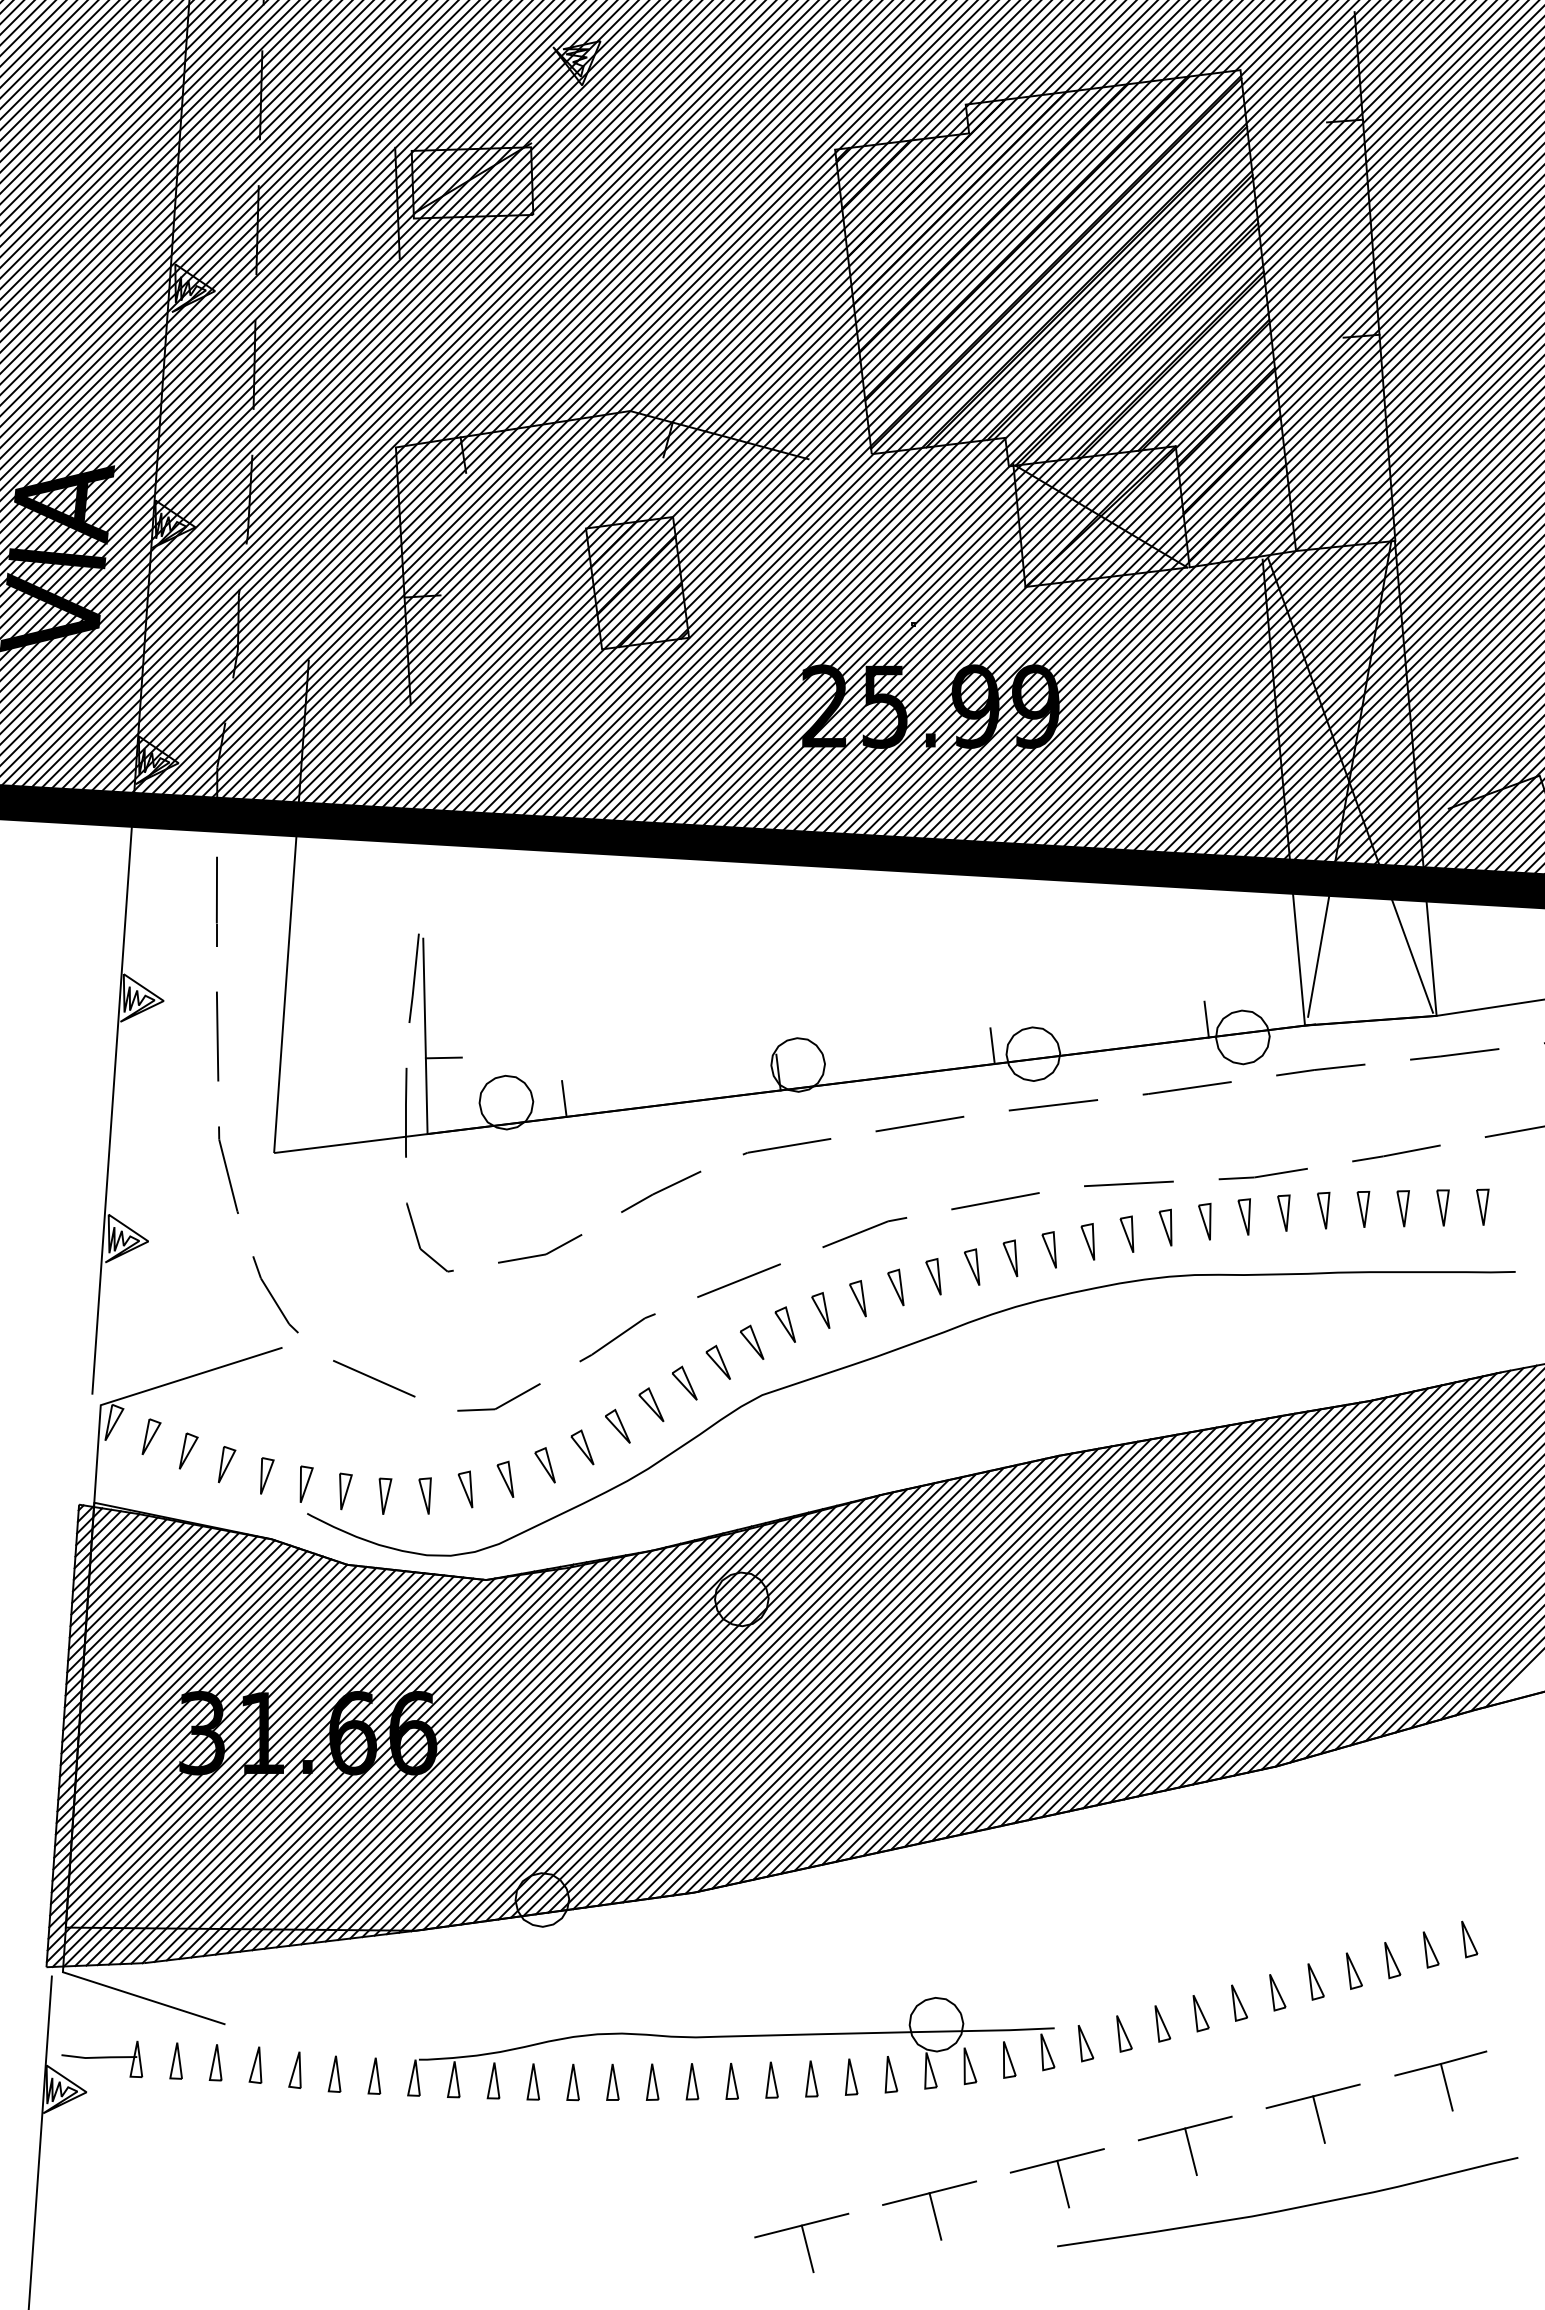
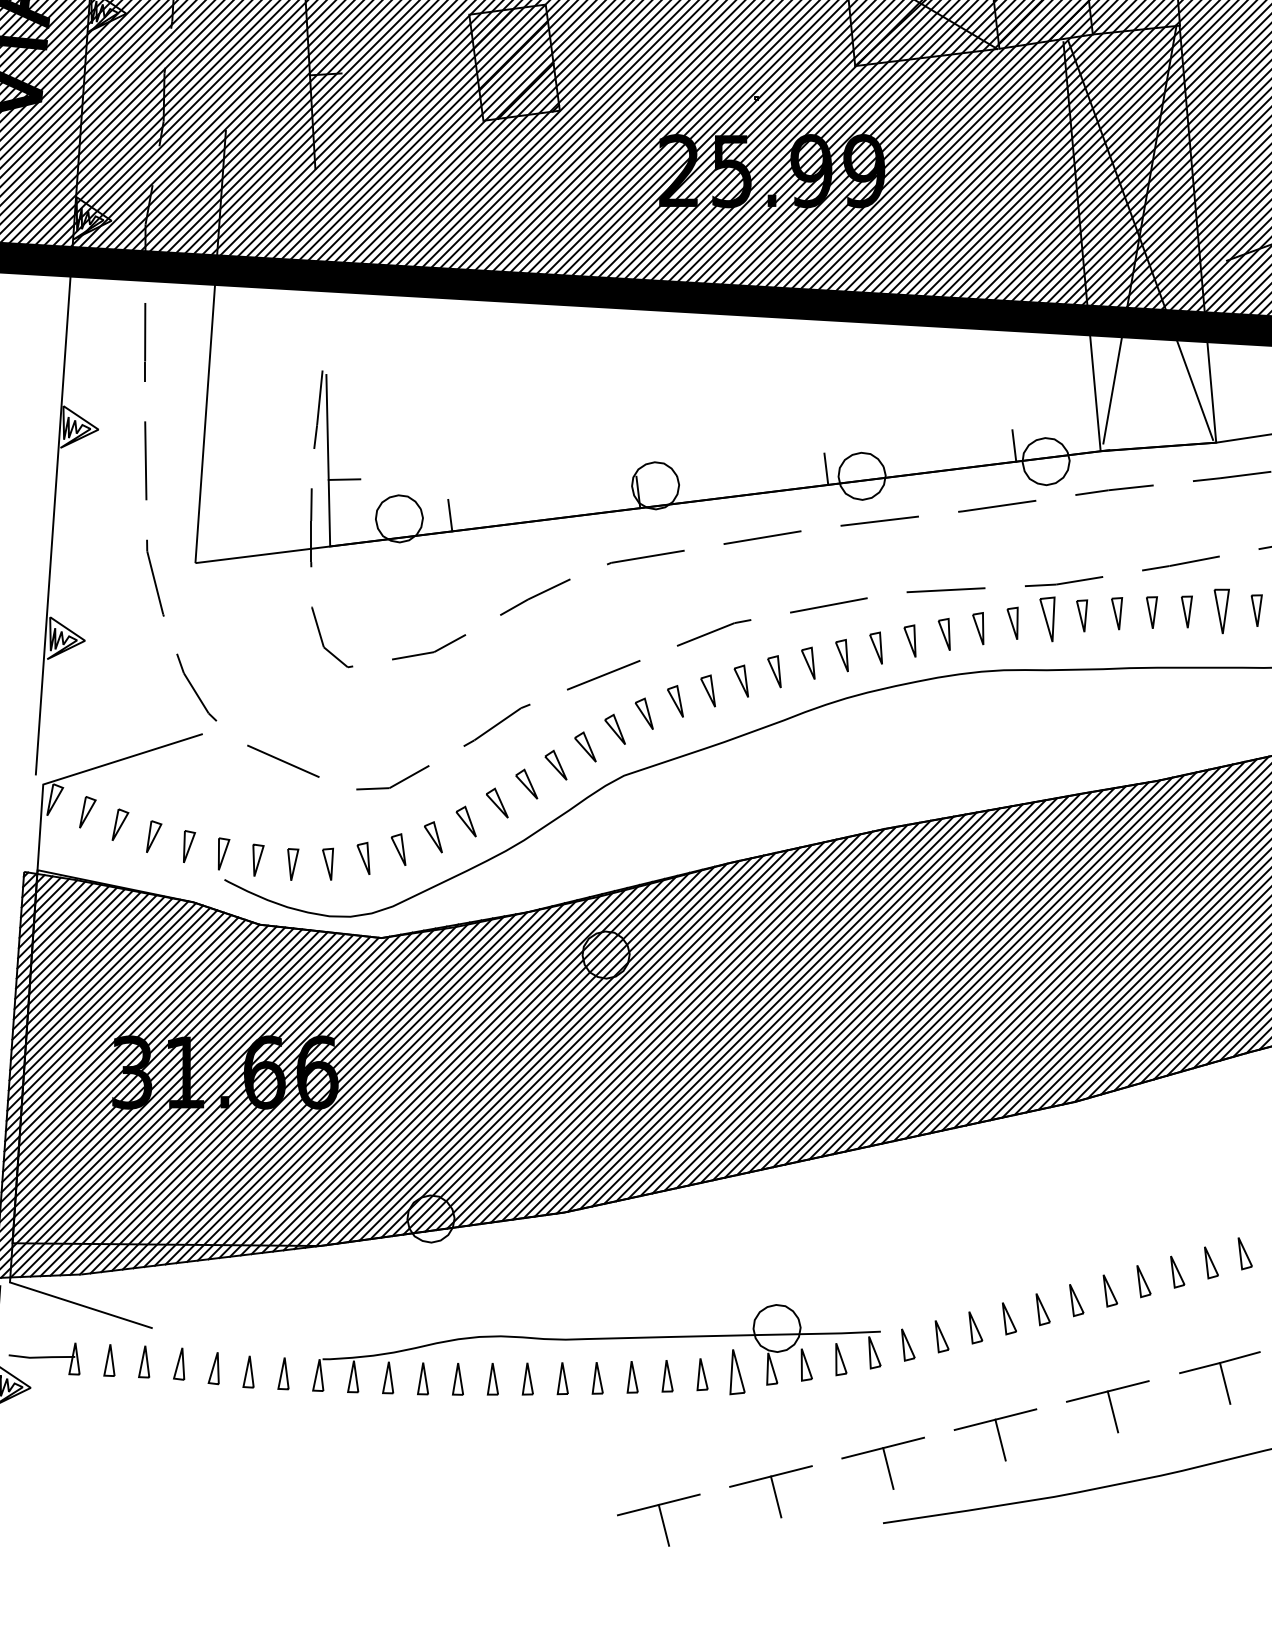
part: (1442, 1207) -> (1221, 610), size x1.4
part: (1243, 1216) -> (1046, 618), size x1.4
part: (891, 2074) -> (737, 1372), size x1.4

